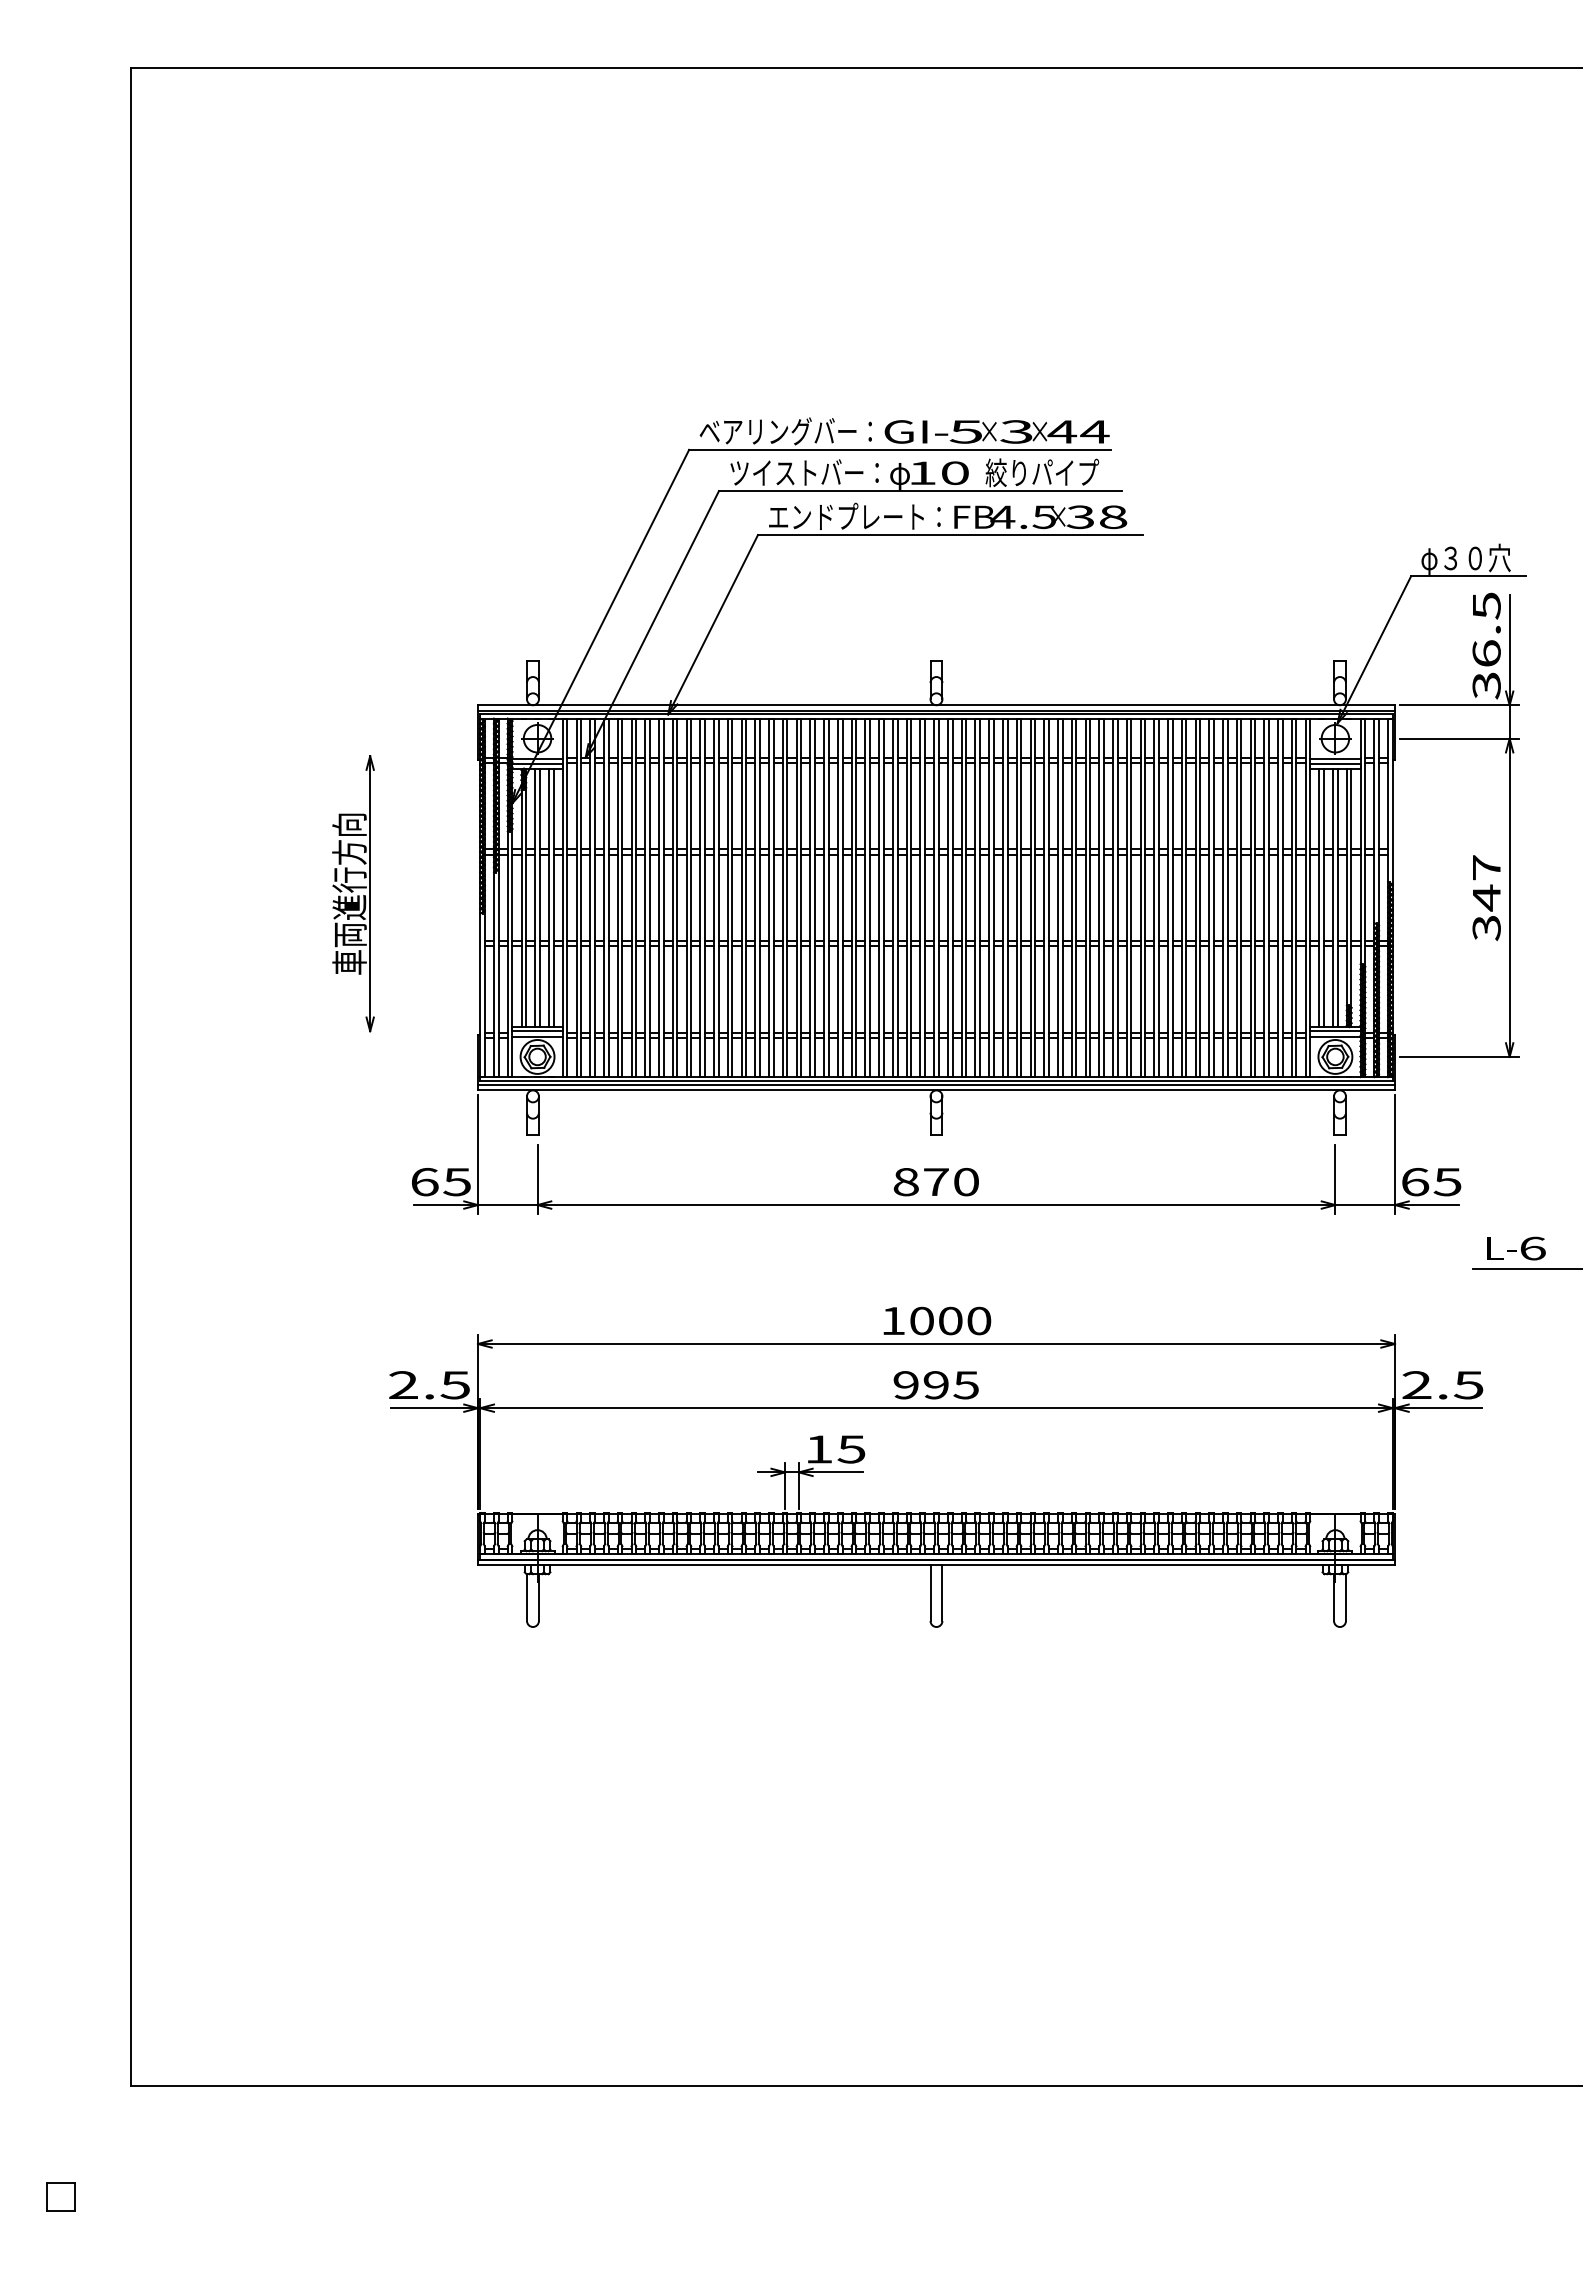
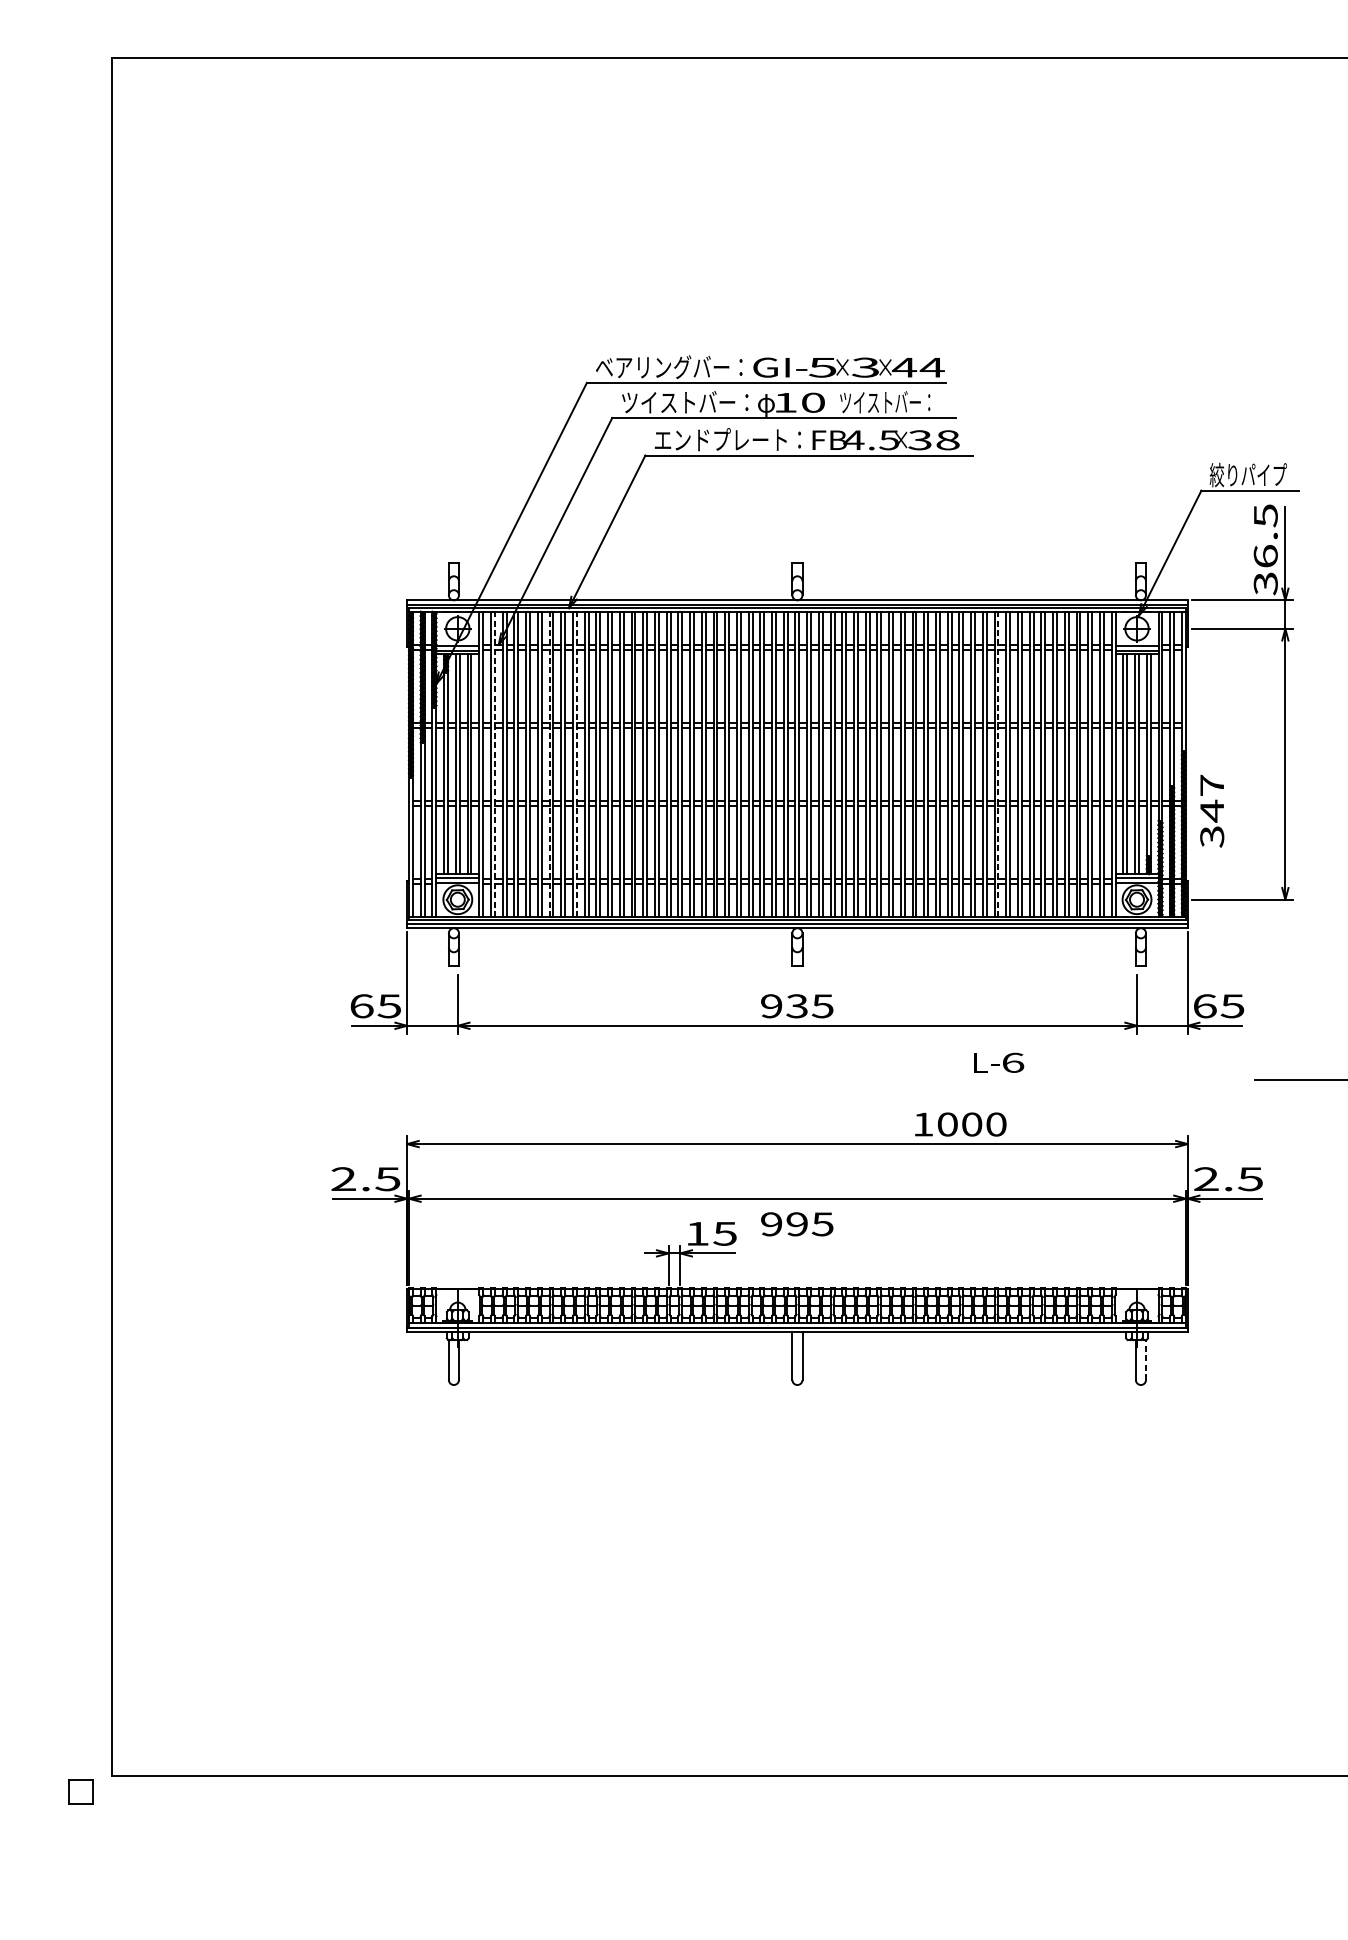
text: (1042, 472) -> (887, 402), 絞りパイプ -> ツイストバー：
text: (1465, 558) -> (1247, 475), φ３０穴 -> 絞りパイプ
part: (353, 893) -> (301, 760), removed
line: (581, 897) -> (495, 763), solid -> dashed
line: (645, 897) -> (549, 763), solid -> dashed
line: (677, 897) -> (576, 763), solid -> dashed
line: (1172, 897) -> (998, 763), solid -> dashed
text: (1486, 898) -> (1212, 811), moved
text: (935, 1181) -> (796, 1005), 870 -> 935
text: (1516, 1248) -> (999, 1062), moved
text: (937, 1320) -> (960, 1124), moved
text: (935, 1385) -> (796, 1224), moved
line: (1345, 1597) -> (1145, 1359), solid -> dashed
part: (60, 2196) -> (80, 1791), moved

